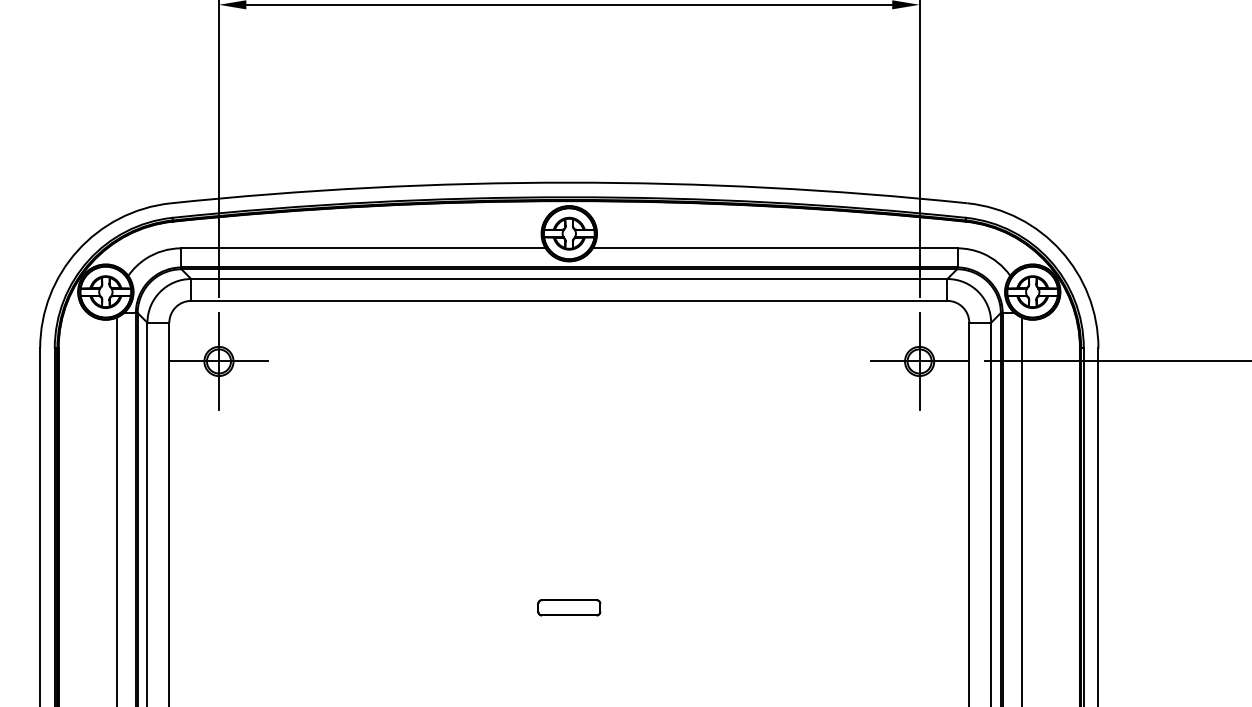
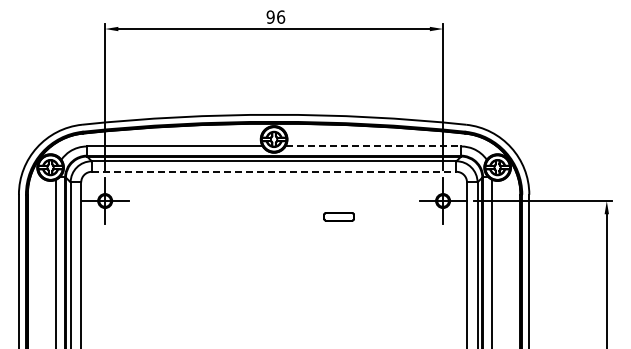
line: (775, 248) -> (373, 146), solid -> dashed
line: (570, 300) -> (274, 171), solid -> dashed
part: (568, 607) -> (338, 216), moved

